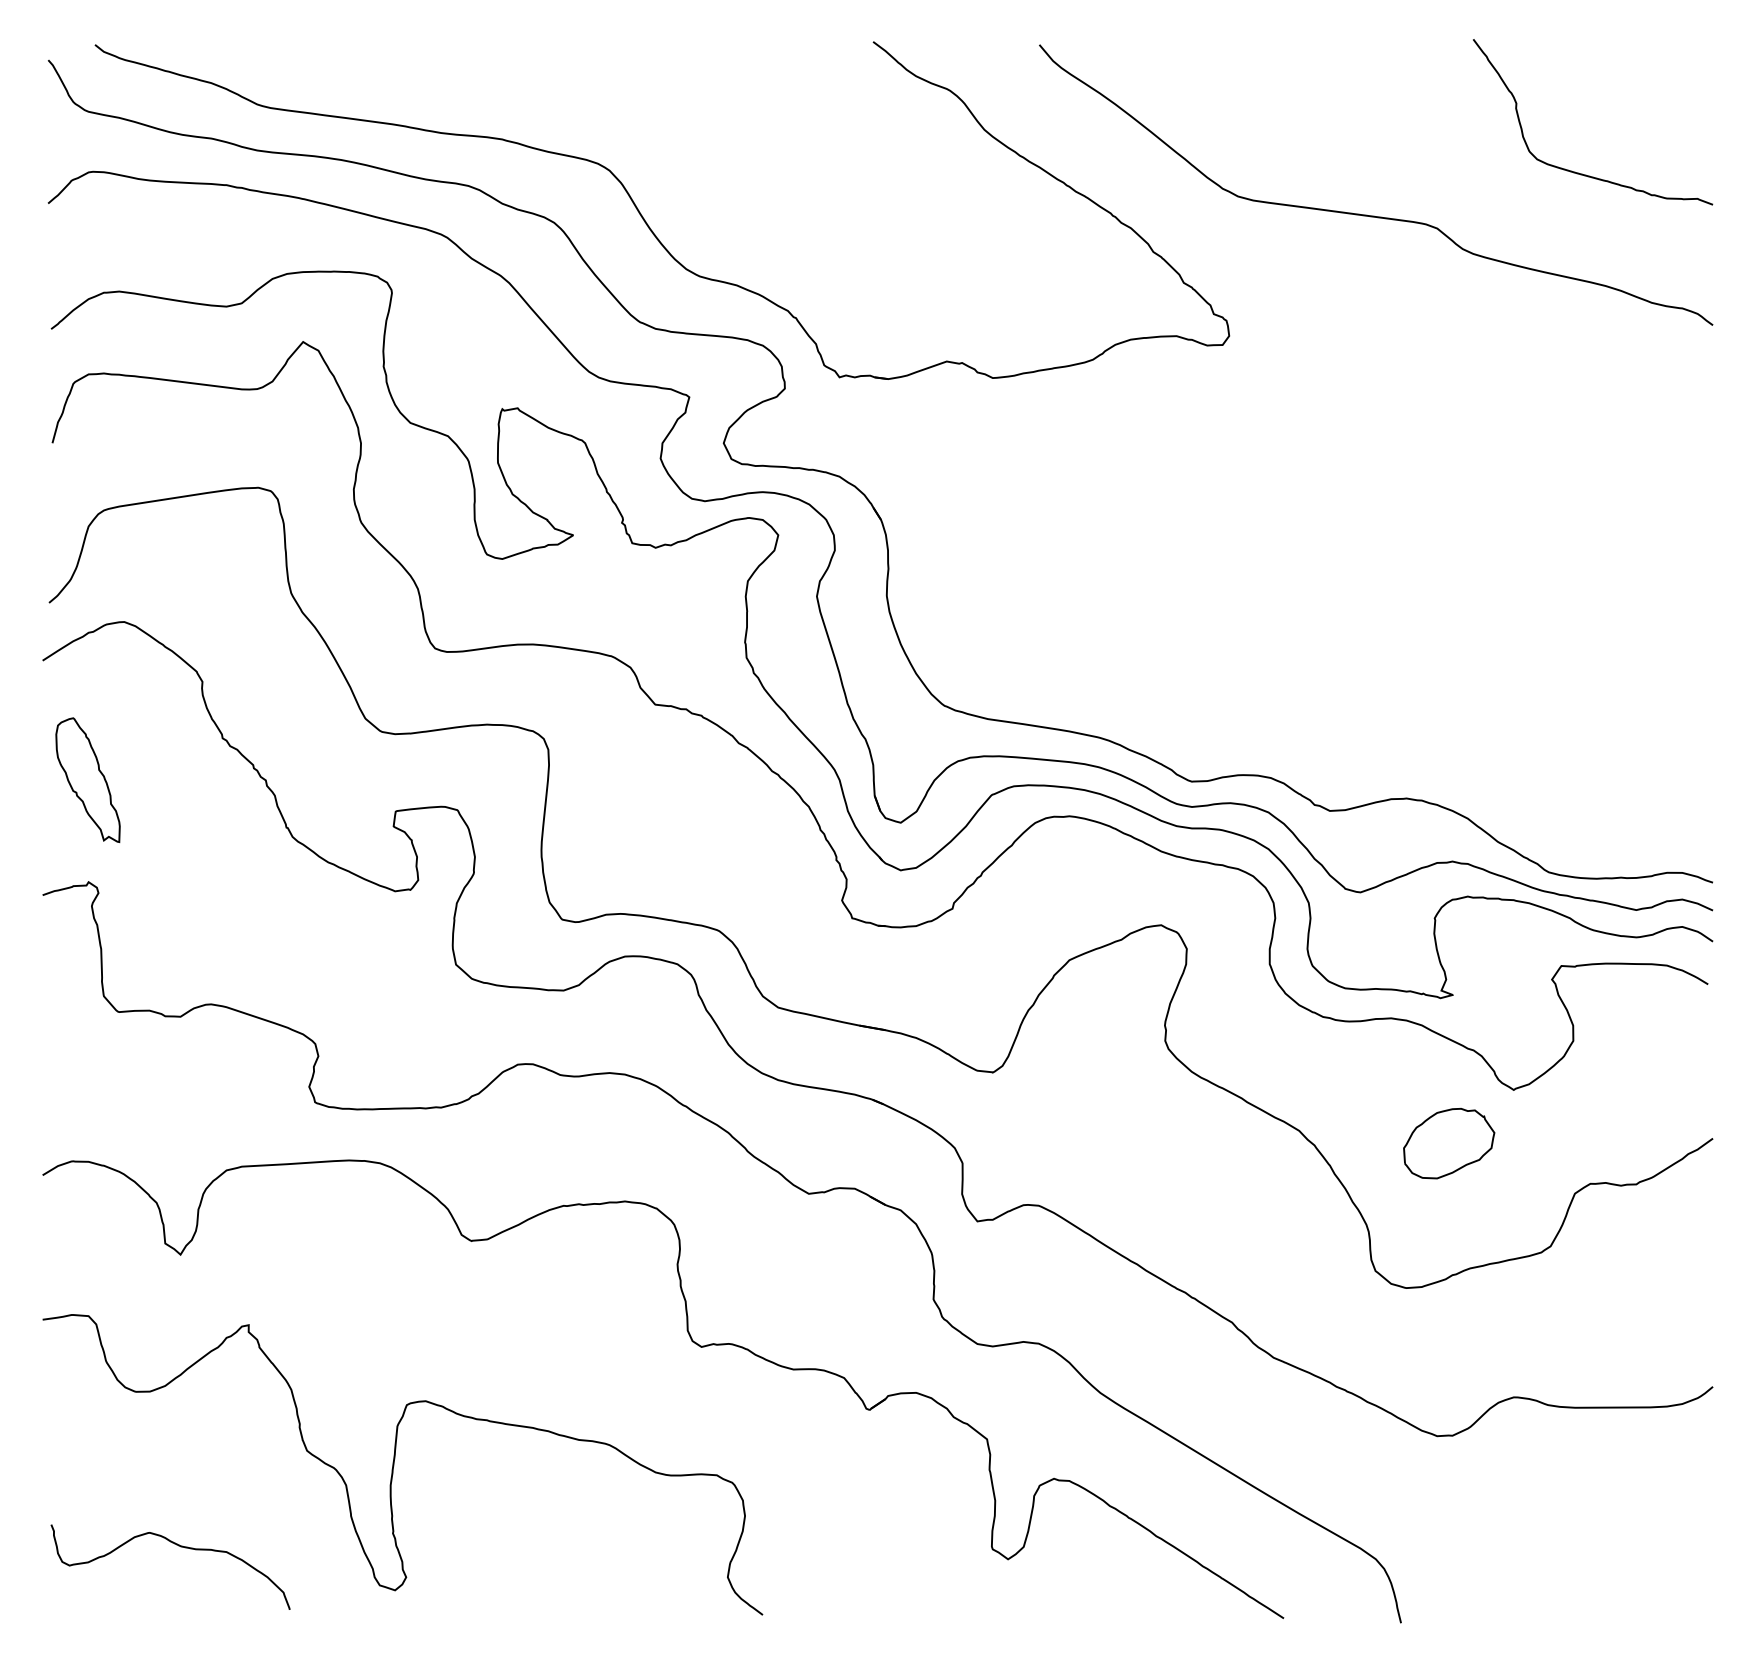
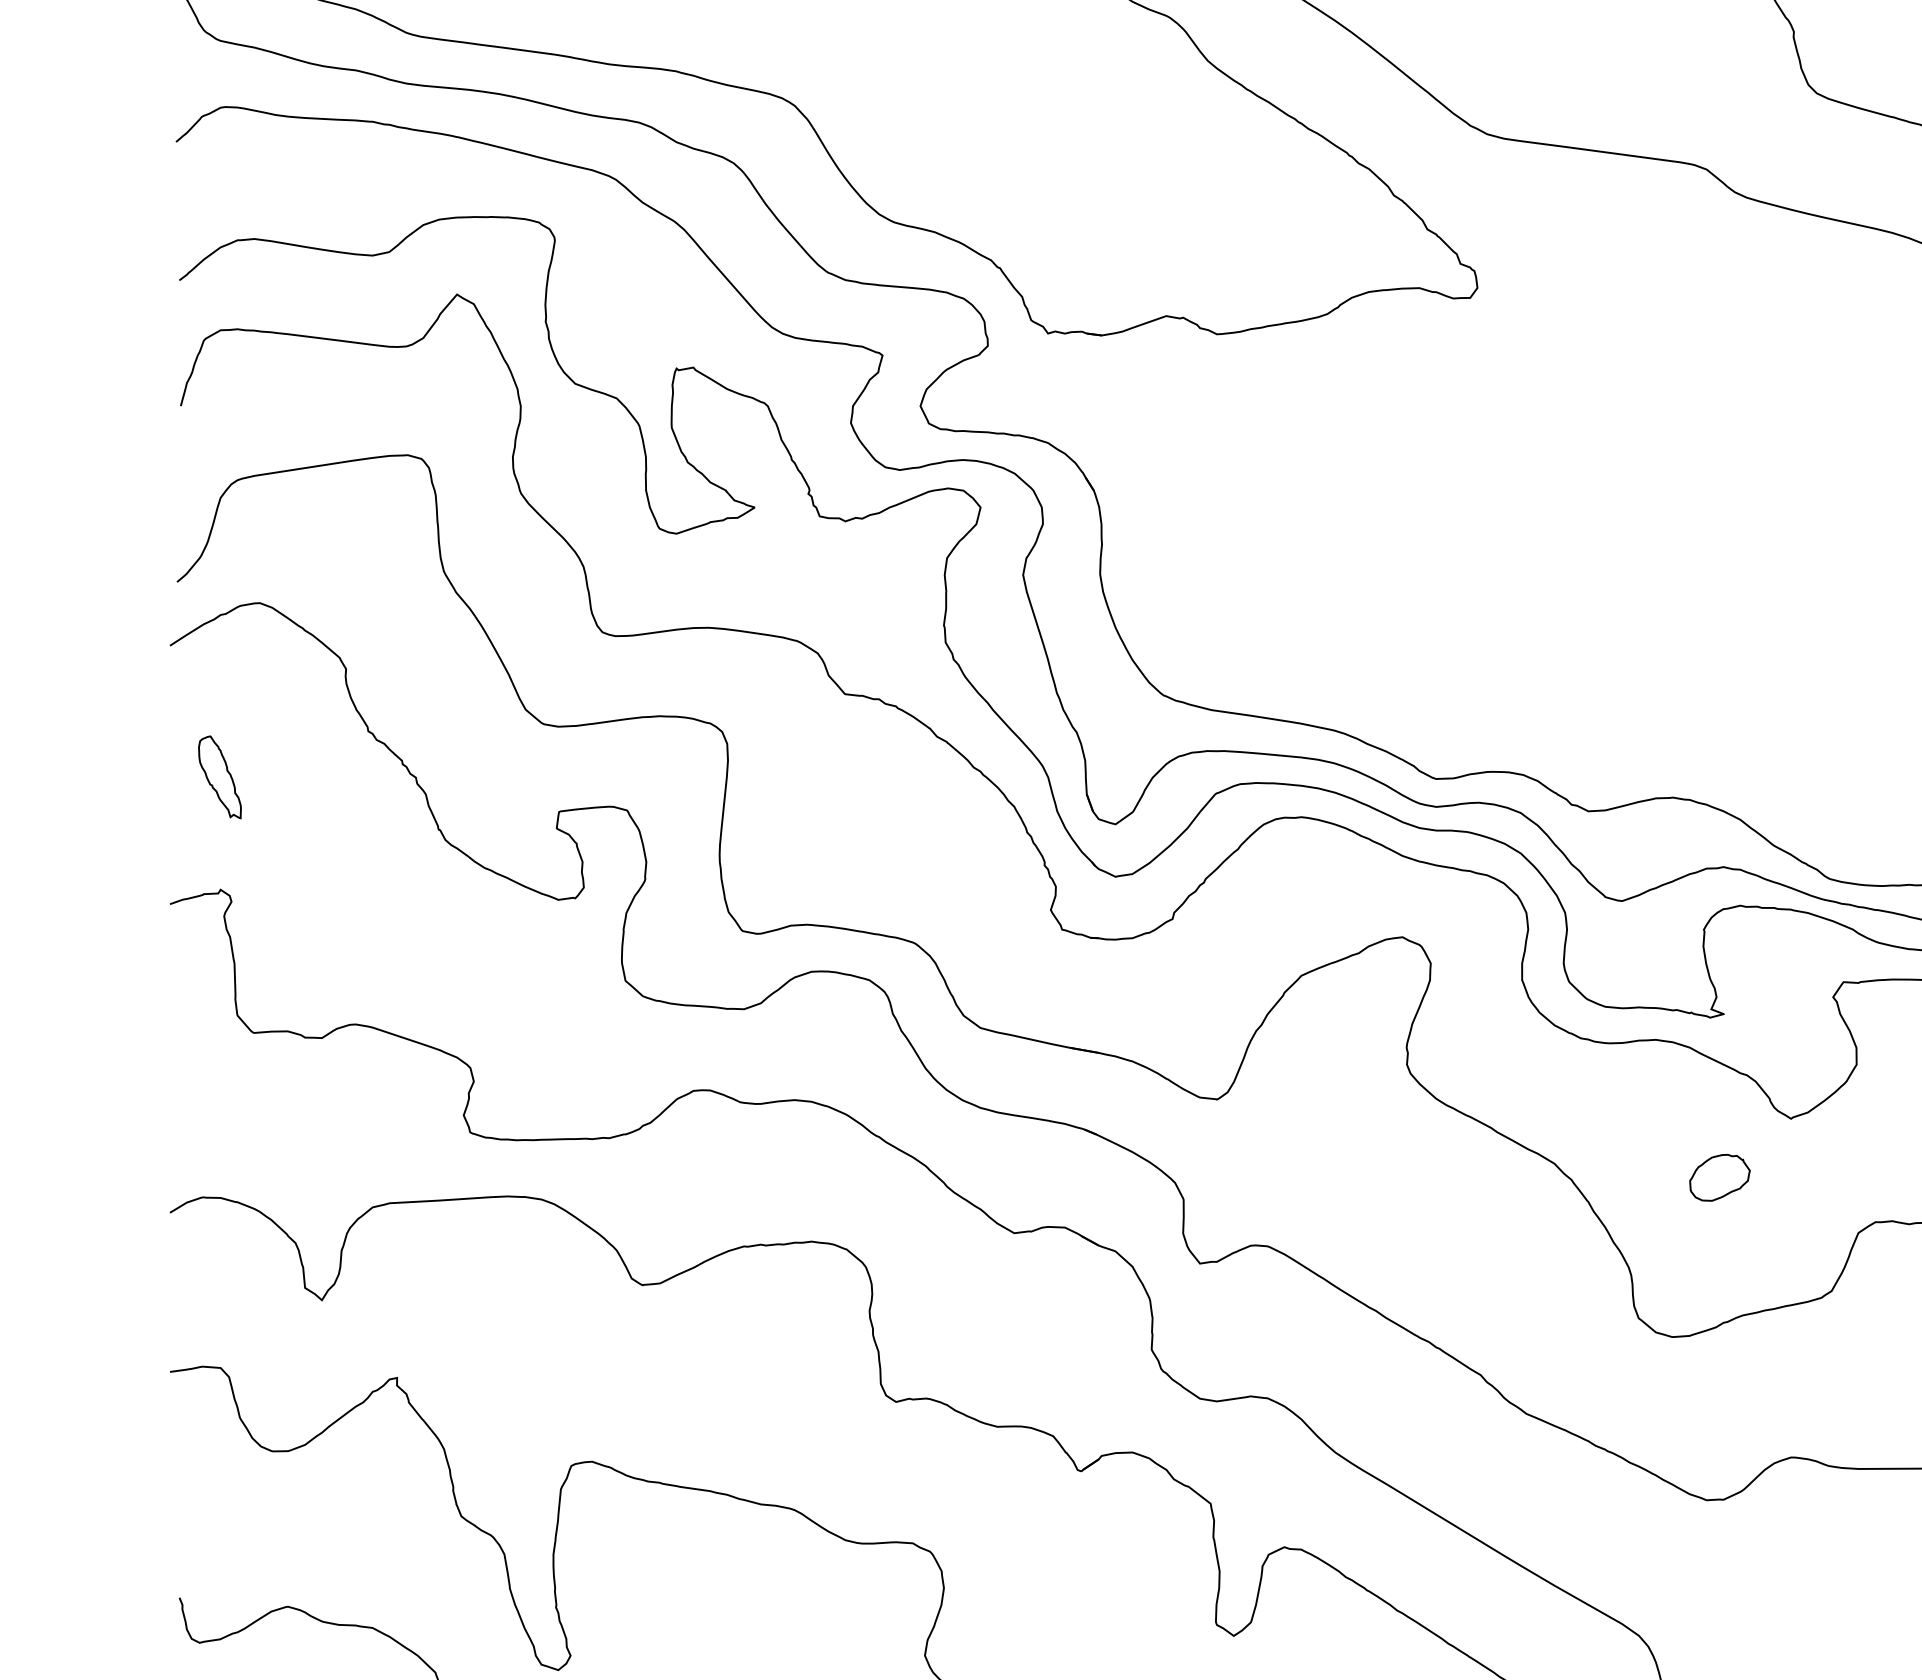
part: (87, 779) -> (219, 776), size x0.6
part: (1449, 1143) -> (1720, 1177), size x0.6

